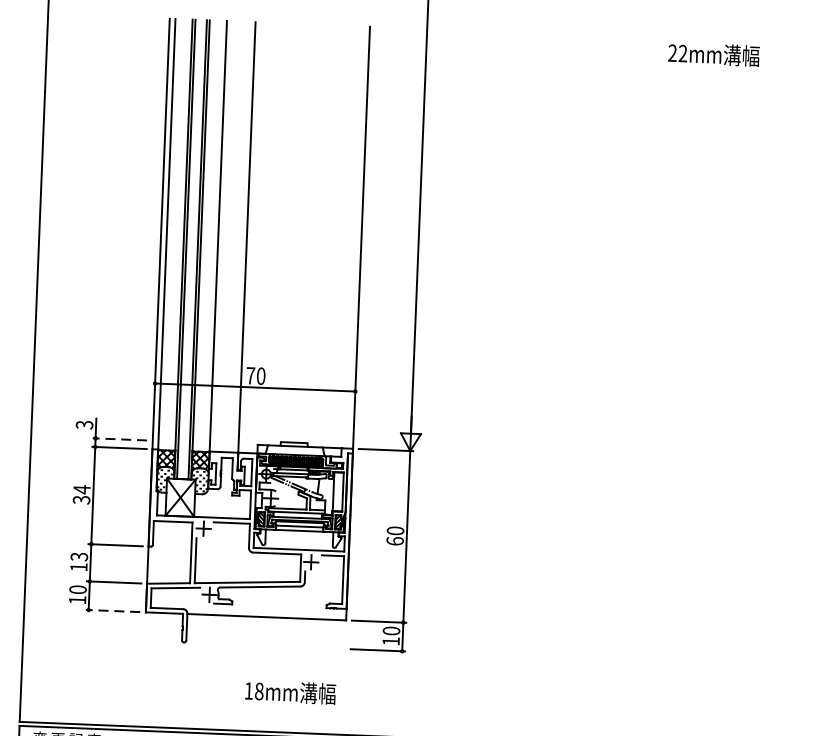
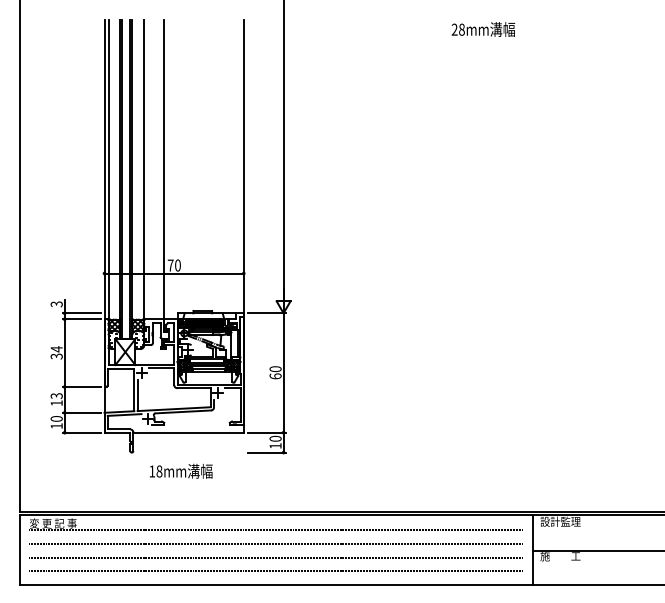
text: (682, 53) -> (461, 29), 22mm -> 28mm
line: (119, 439) -> (81, 313), dashed -> solid
line: (112, 610) -> (81, 432), dashed -> solid
text: (291, 691) -> (181, 470), moved

